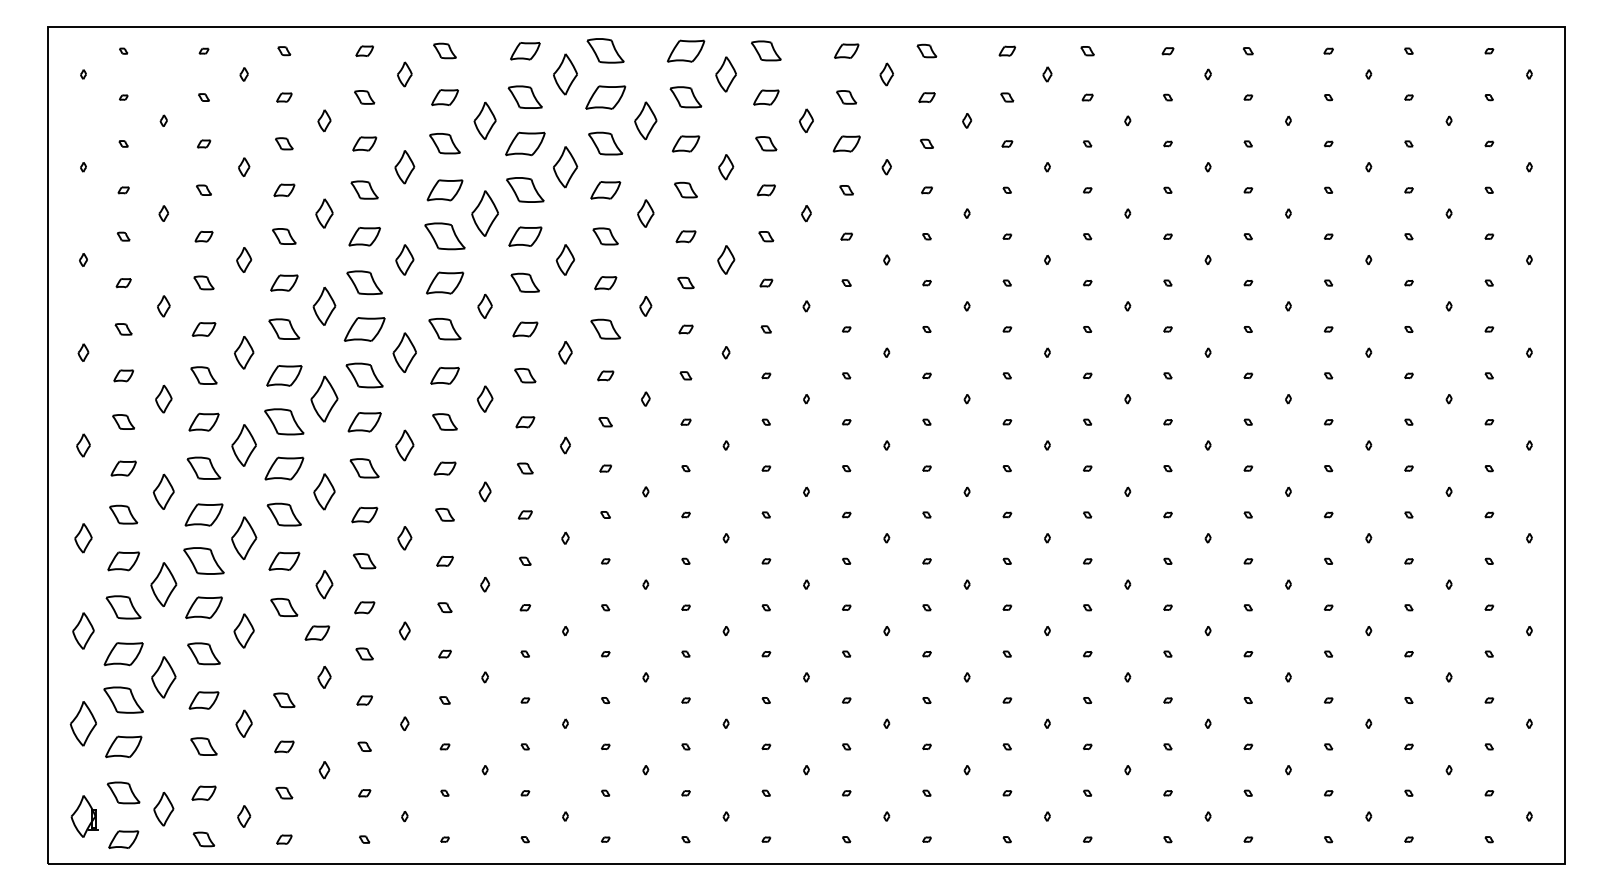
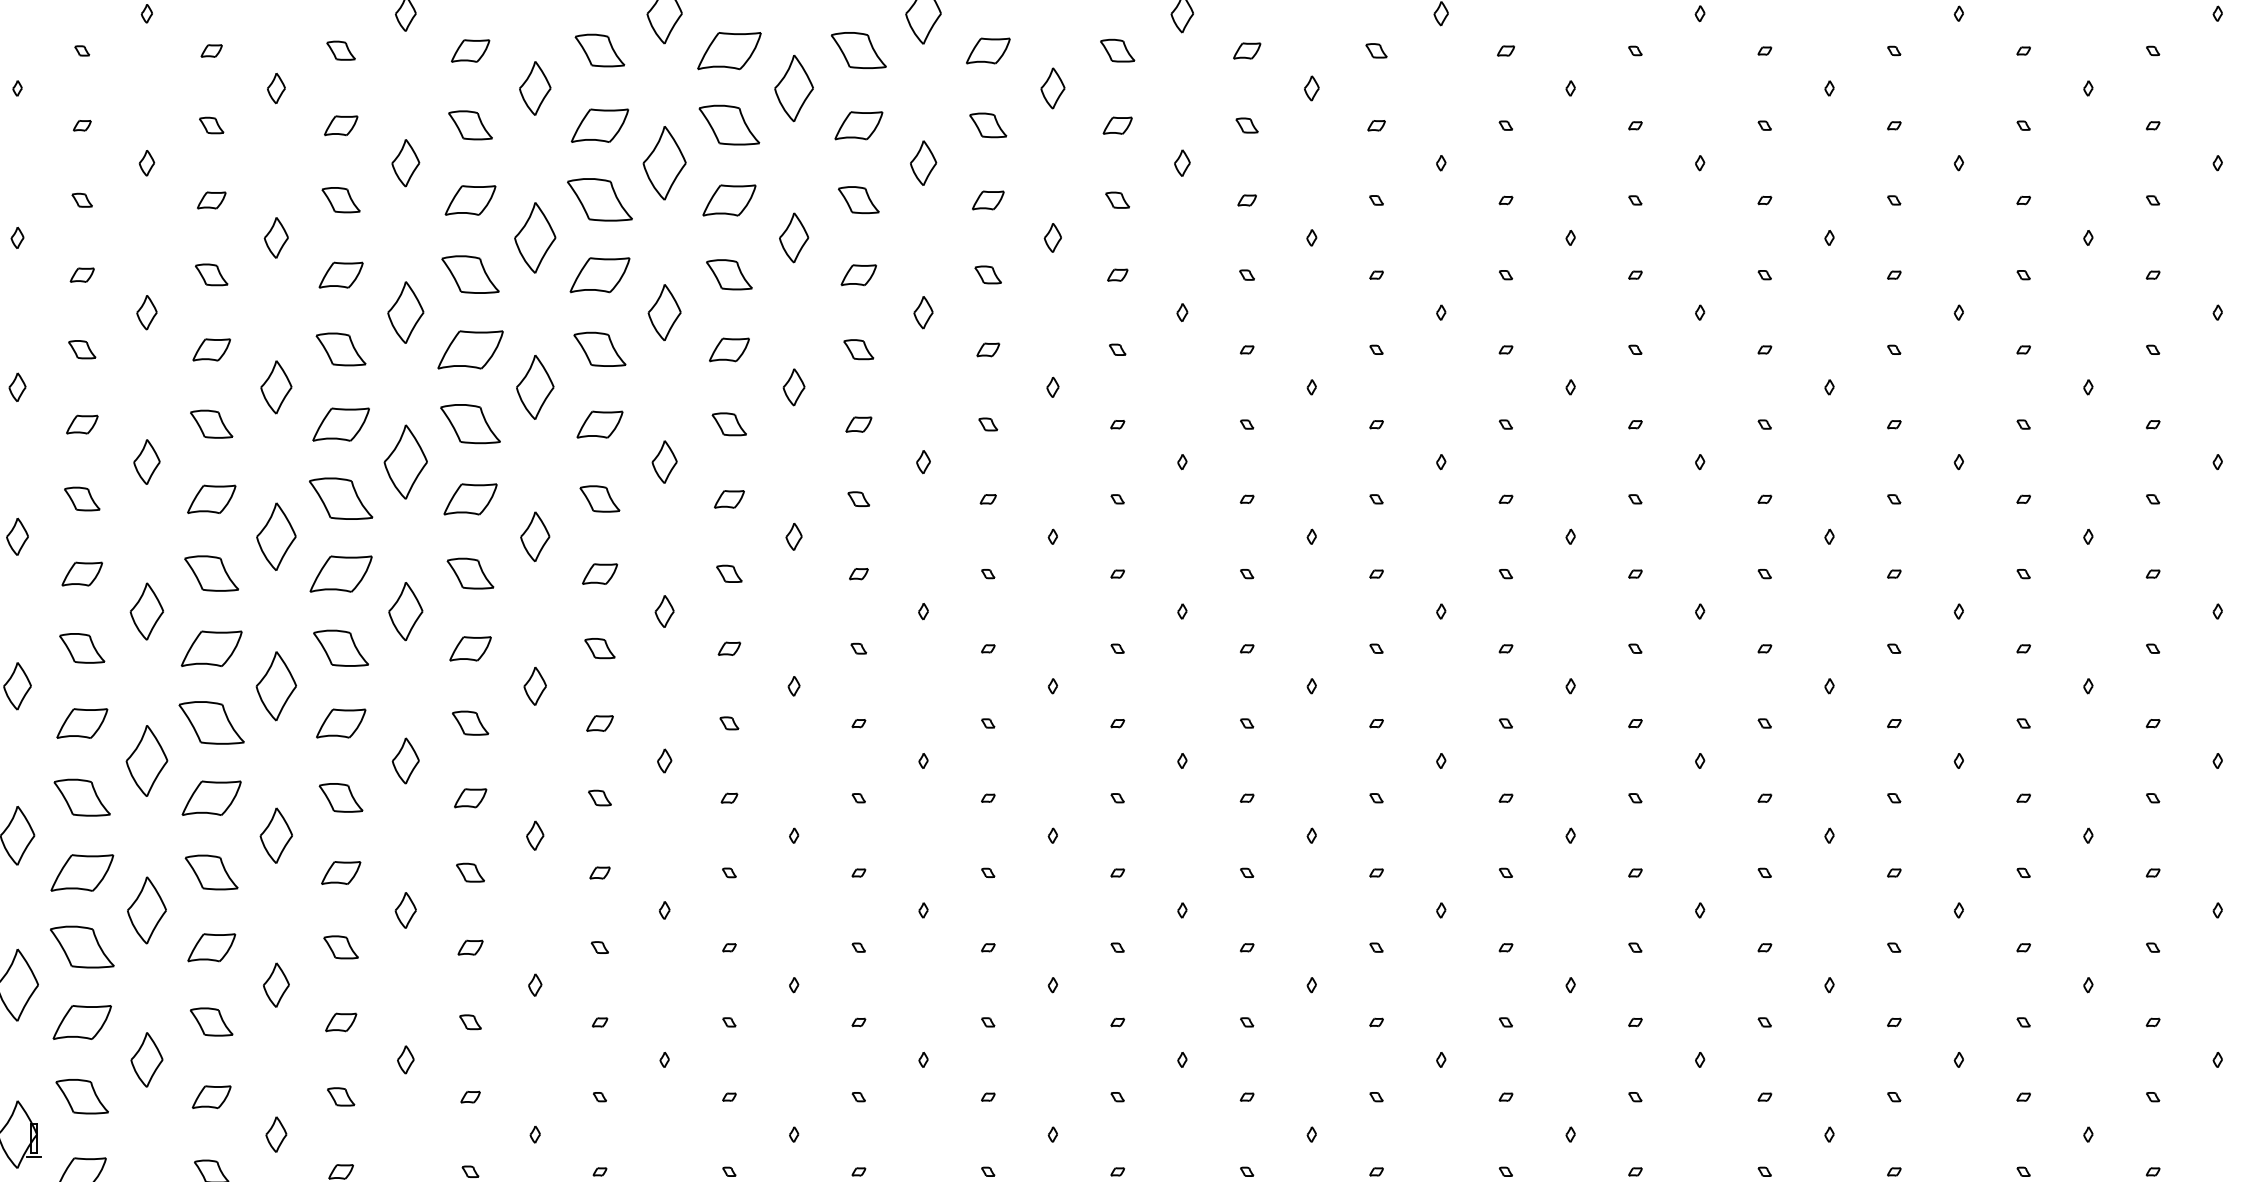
part: (846, 143) -> (1246, 50), size x0.62
part: (404, 259) -> (534, 237), size x1.43
part: (725, 259) -> (1051, 237), size x0.62
part: (484, 306) -> (663, 312), size x1.43
part: (605, 329) -> (858, 349), size x0.62
part: (317, 632) -> (341, 871), moved
part: (163, 808) -> (146, 1058), moved

